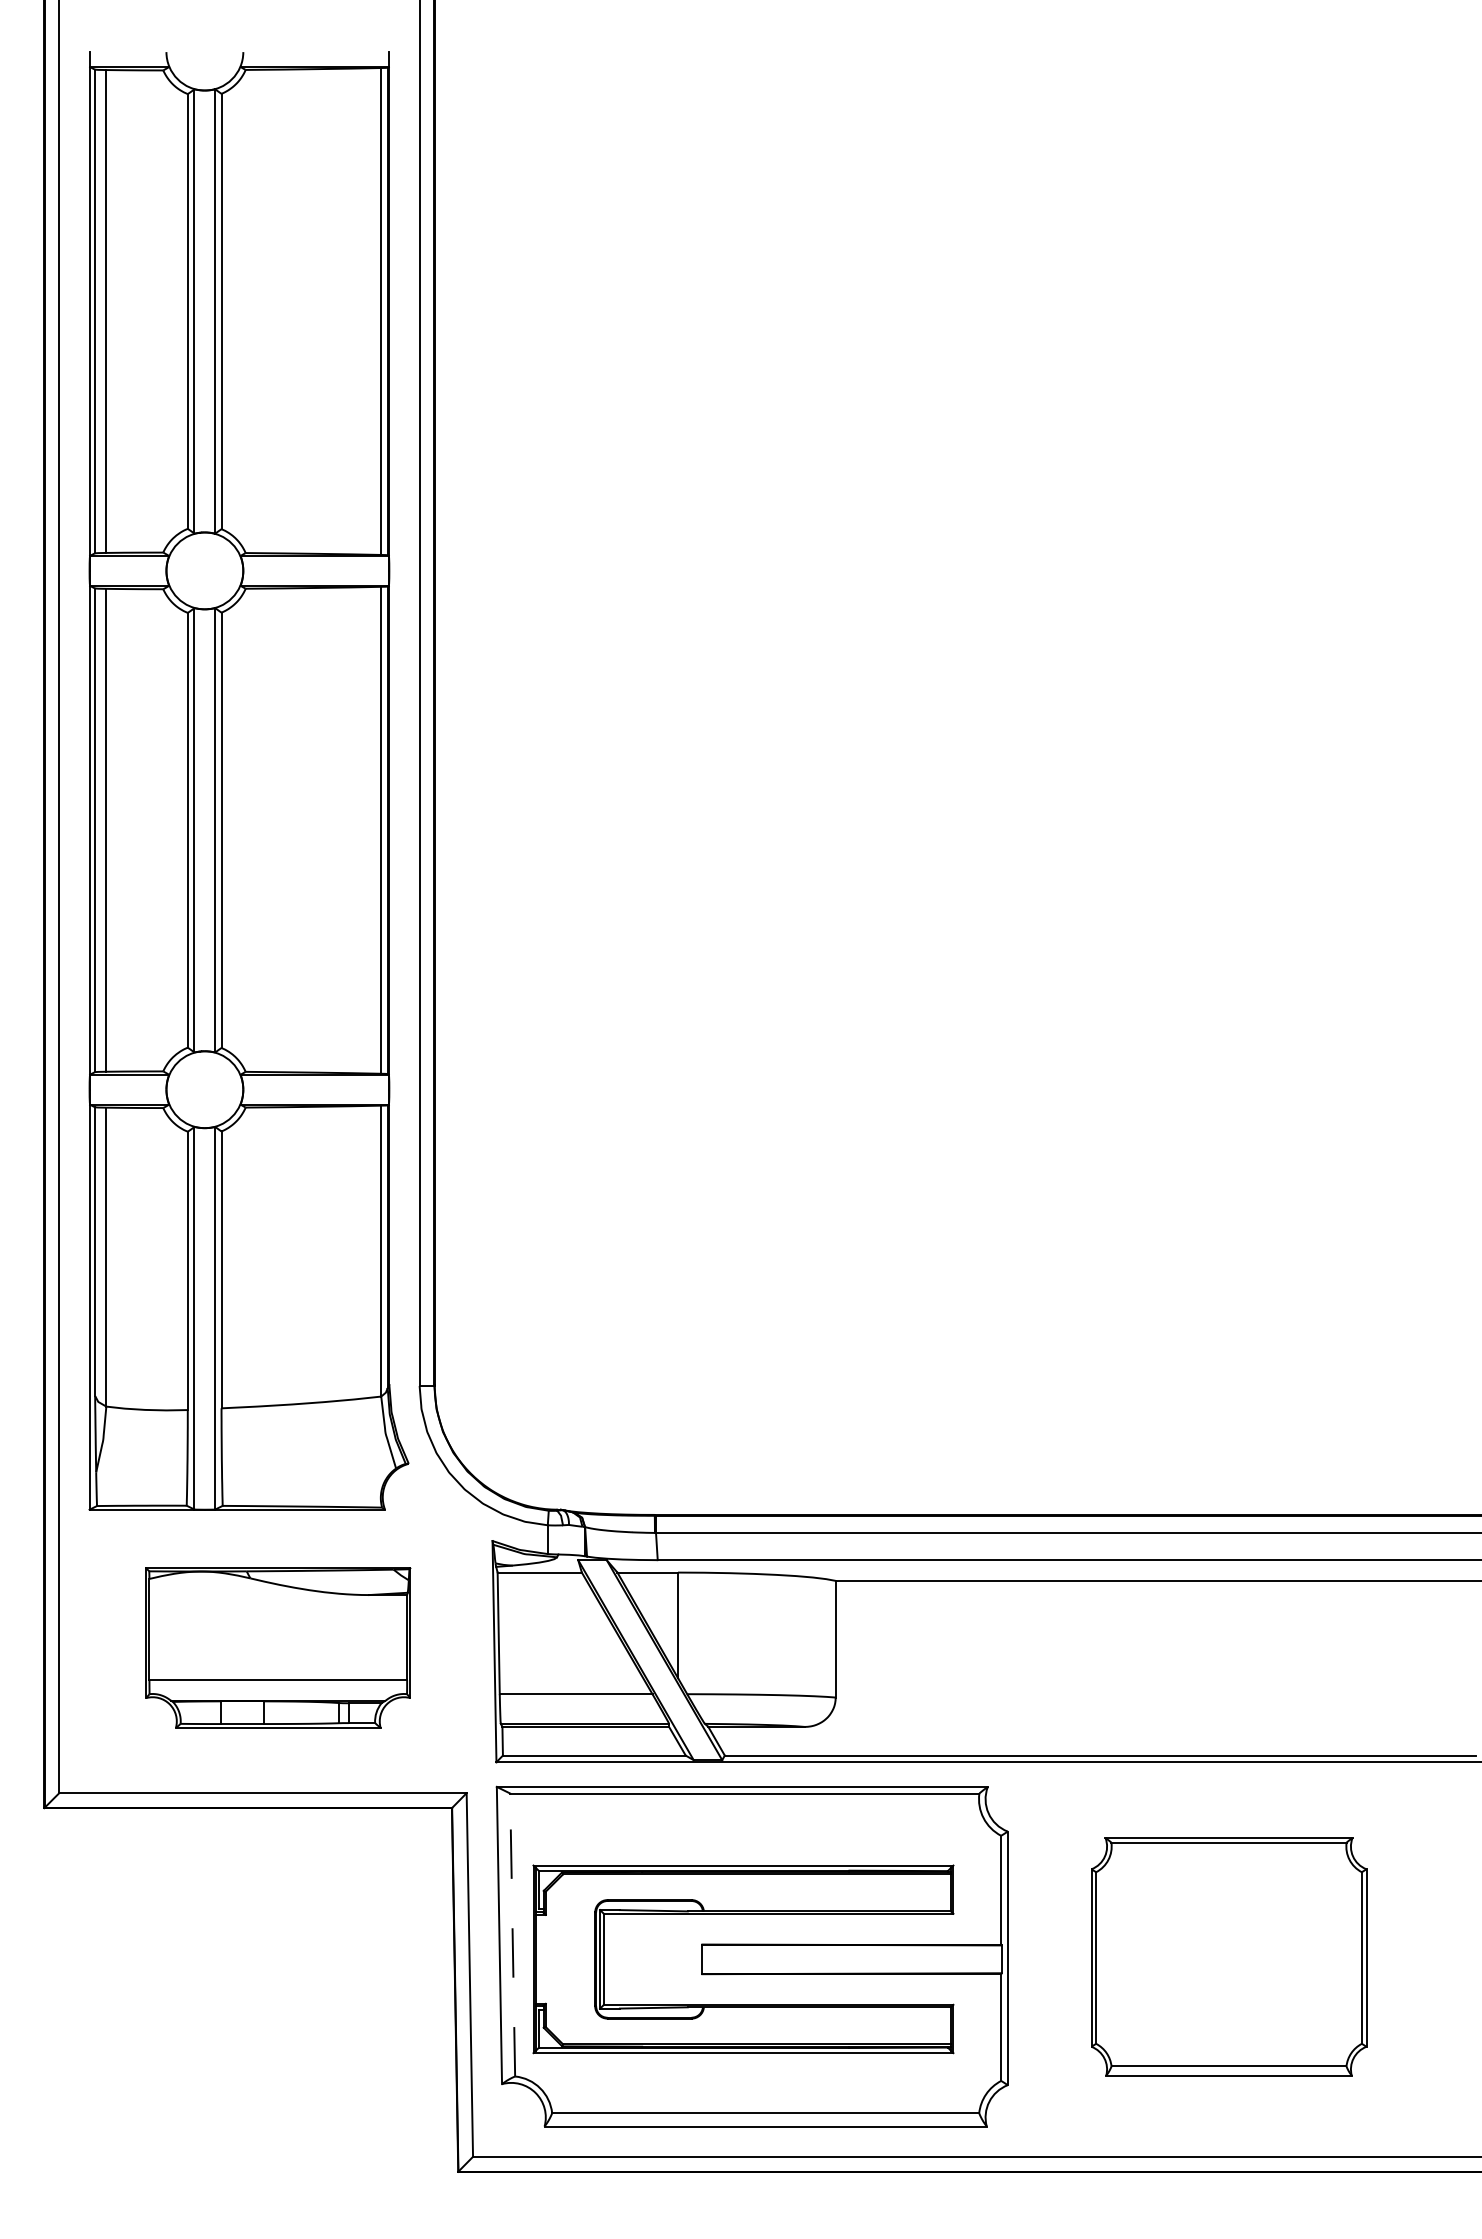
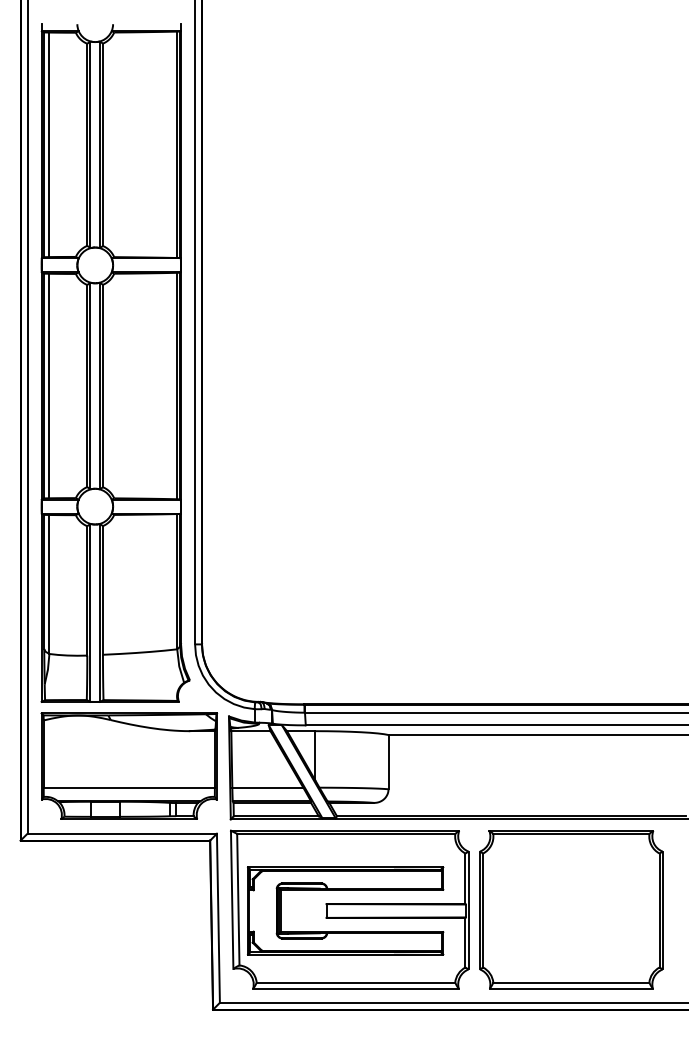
part: (278, 1646) -> (129, 765), size x1.43
line: (513, 1934) -> (238, 899), dashed -> solid
part: (1229, 1956) -> (571, 909), size x1.43

